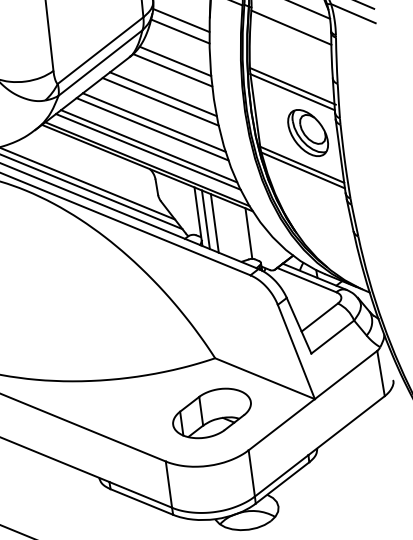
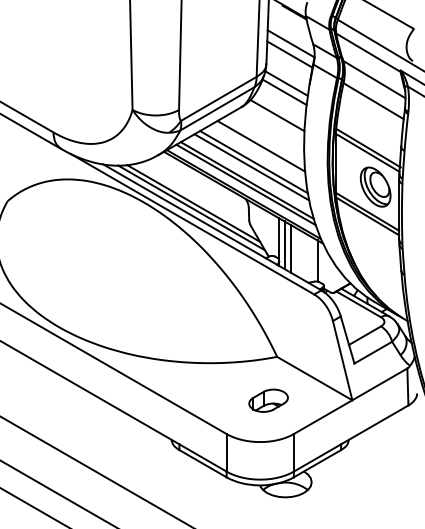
line: (172, 70) -> (274, 122), removed
line: (163, 94) -> (264, 140), removed
part: (211, 413) -> (268, 400), size x0.6

